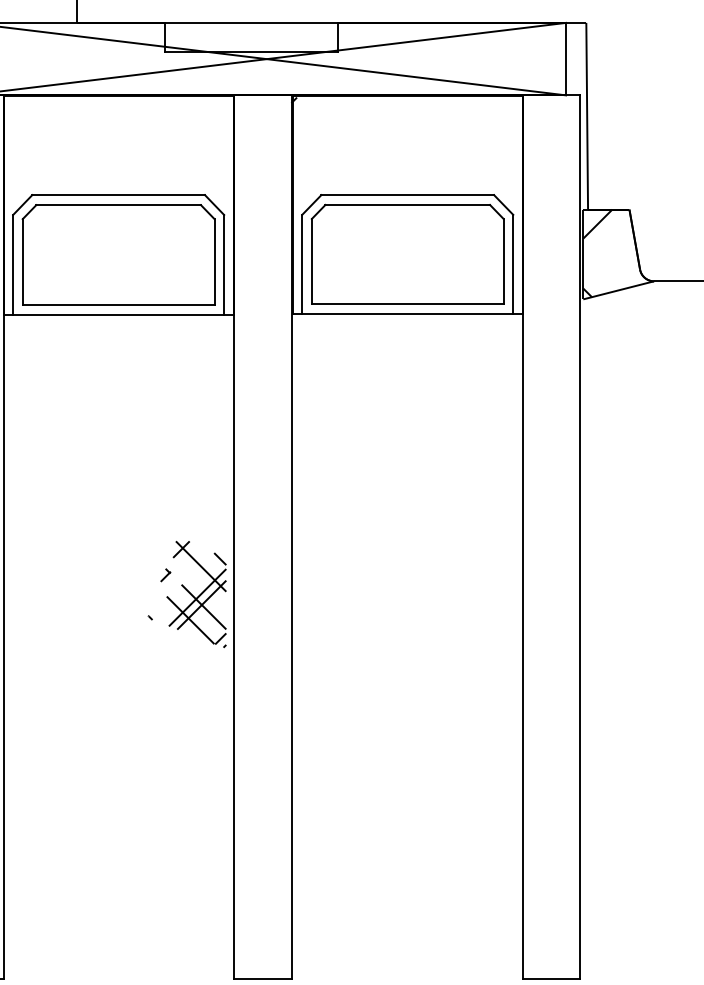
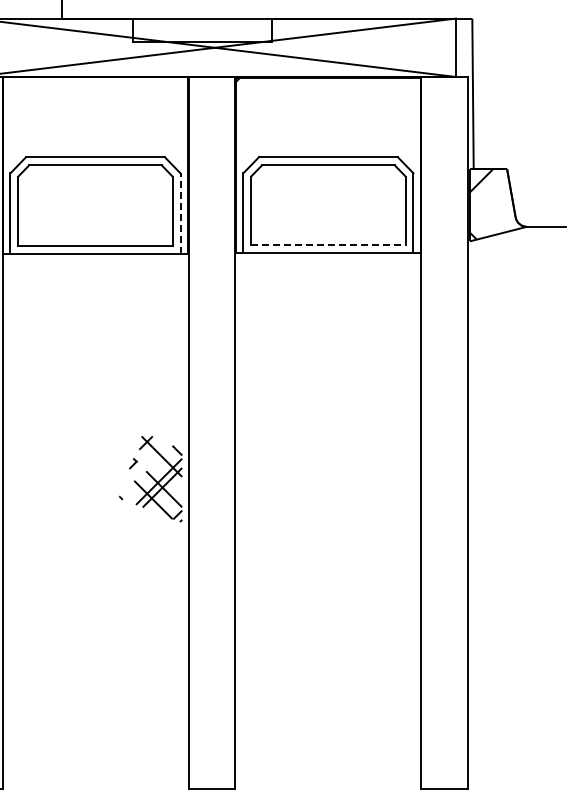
line: (224, 264) -> (180, 213), solid -> dashed
line: (407, 304) -> (328, 245), solid -> dashed

